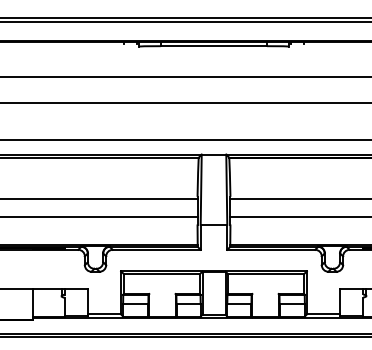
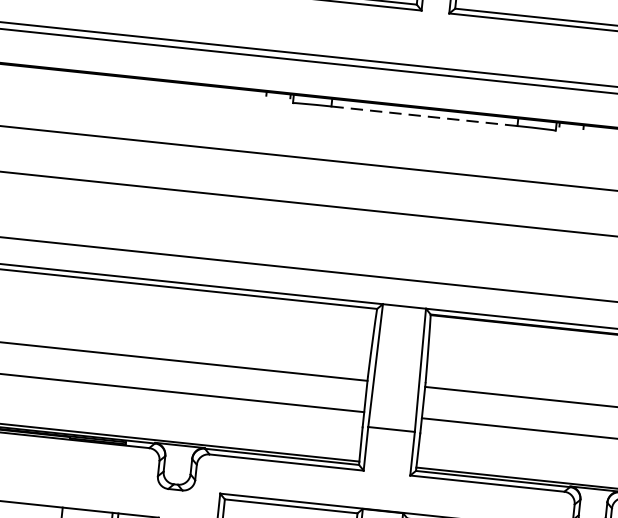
line: (214, 46) -> (425, 116), solid -> dashed

